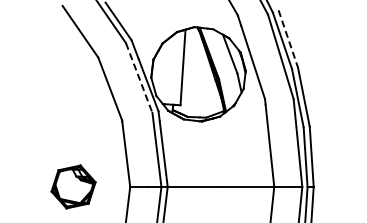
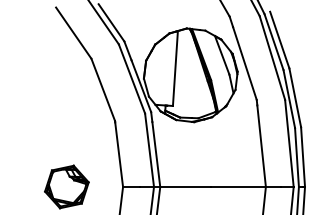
line: (288, 39) -> (280, 40), dashed -> solid
line: (139, 78) -> (132, 79), dashed -> solid

